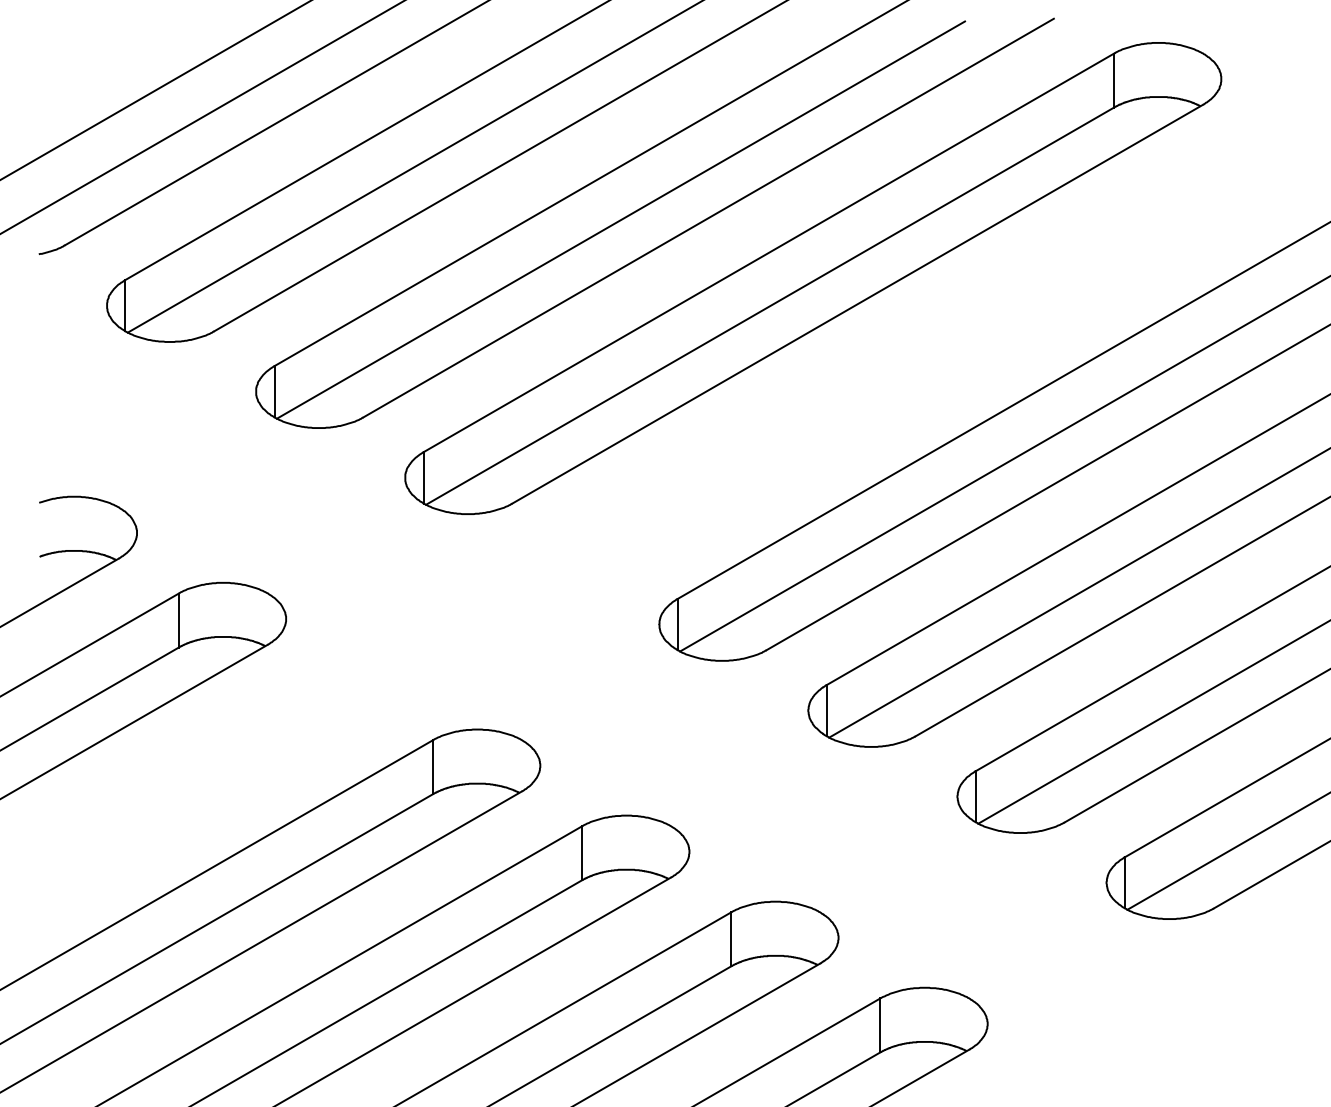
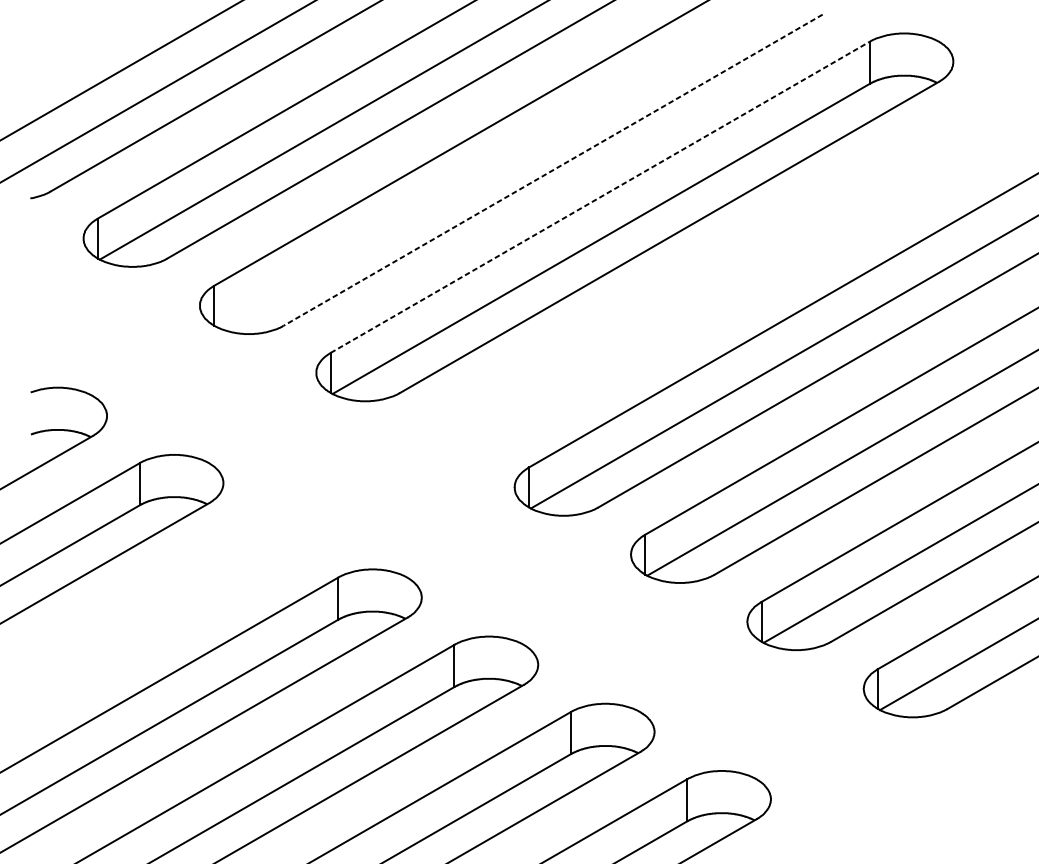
line: (708, 218) -> (553, 170), solid -> dashed
line: (620, 219) -> (484, 171), removed
line: (768, 252) -> (599, 197), solid -> dashed

